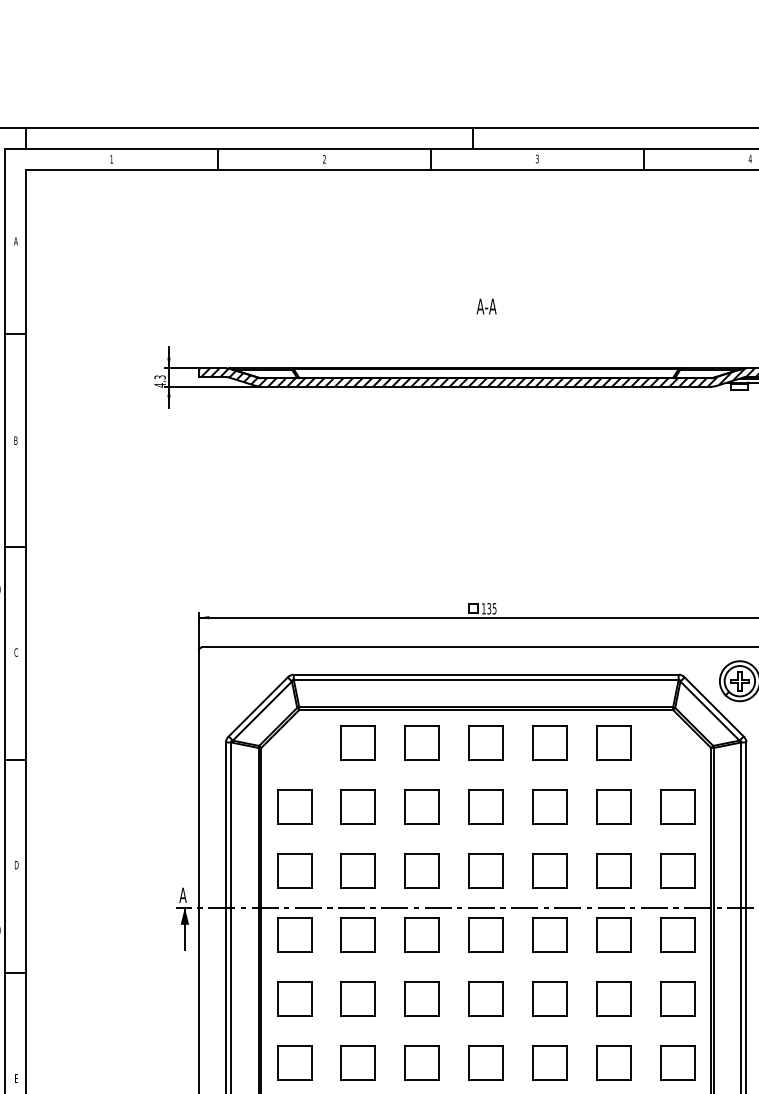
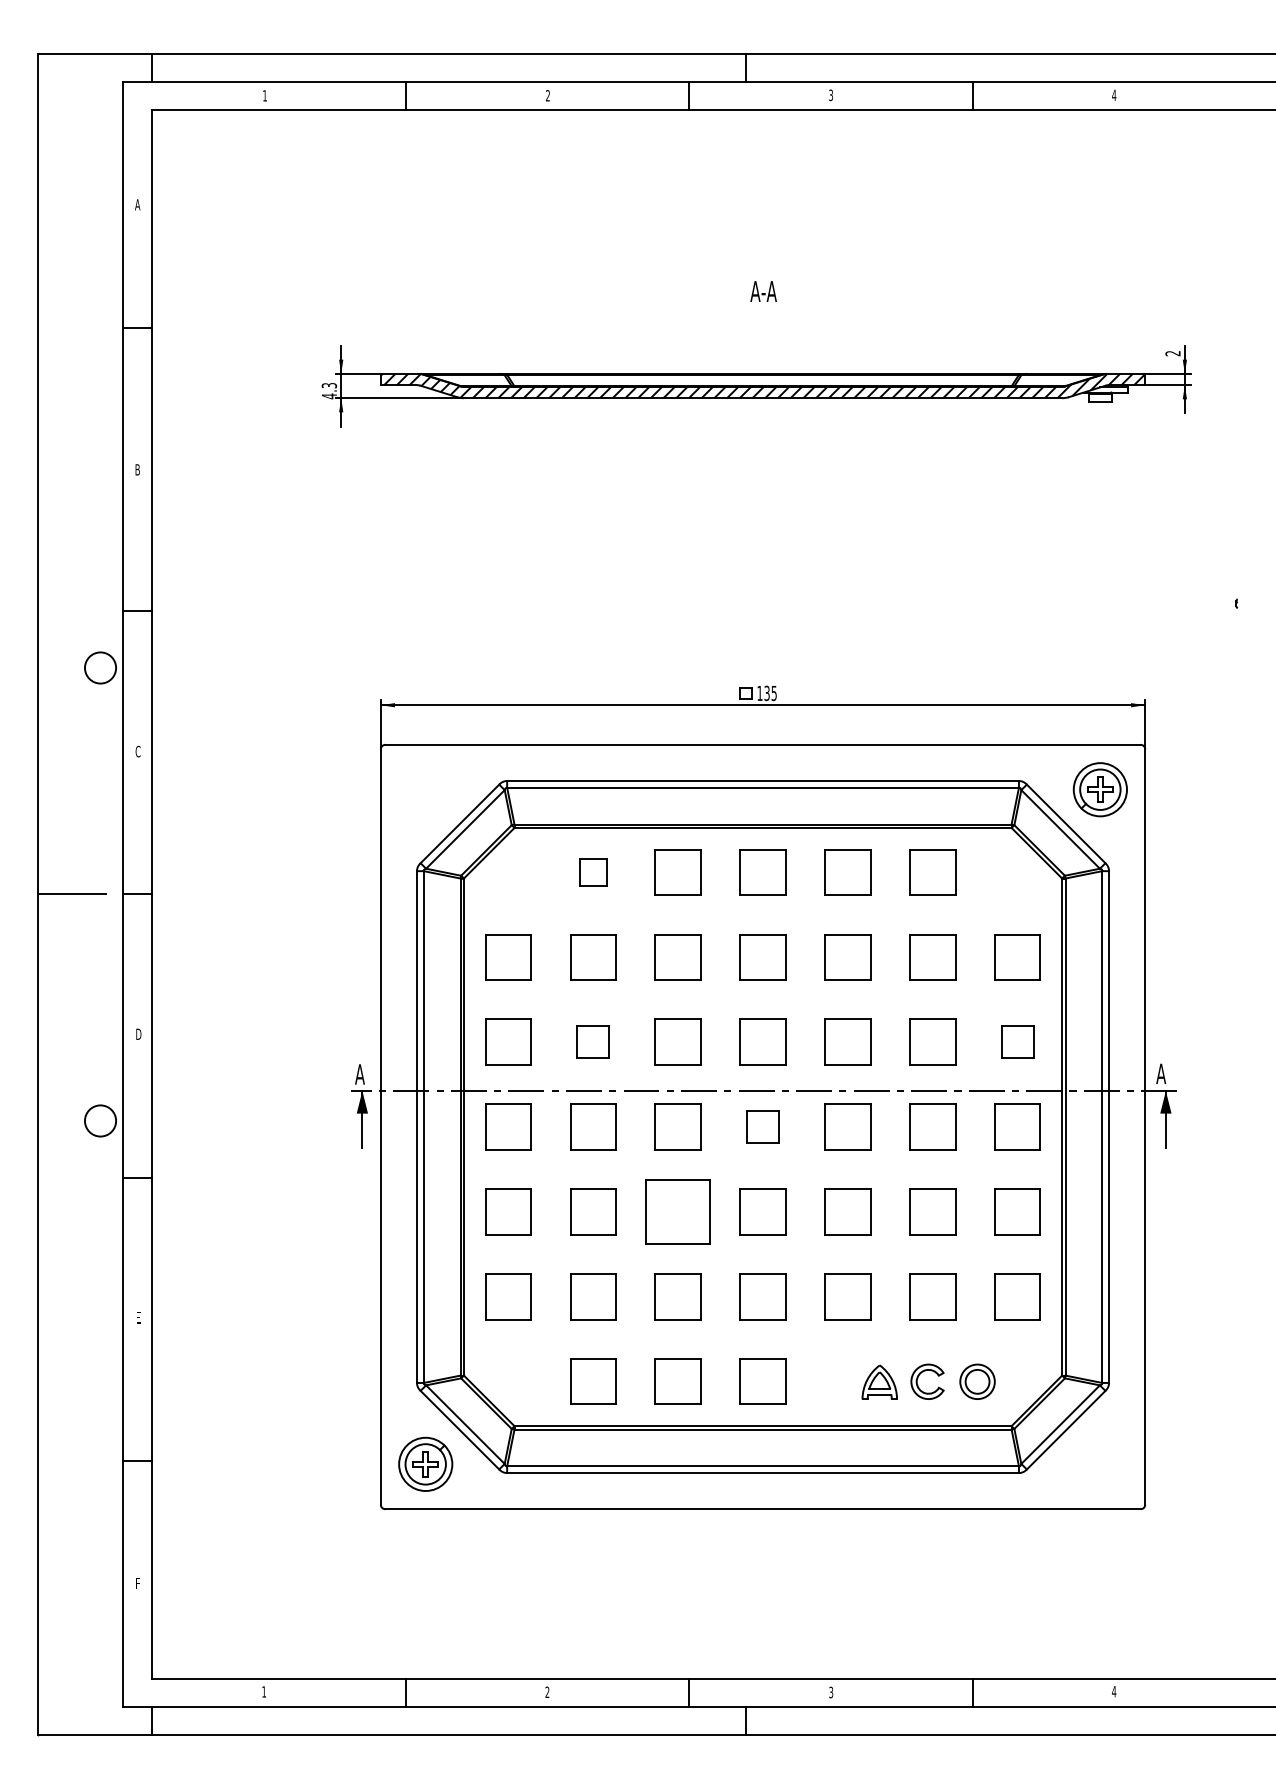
part: (358, 743) -> (593, 872), size x0.6
part: (358, 870) -> (593, 1041), size x0.7
part: (677, 870) -> (1017, 1041), size x0.7
part: (485, 934) -> (762, 1126), size x0.7
part: (421, 998) -> (677, 1211), size x1.4

